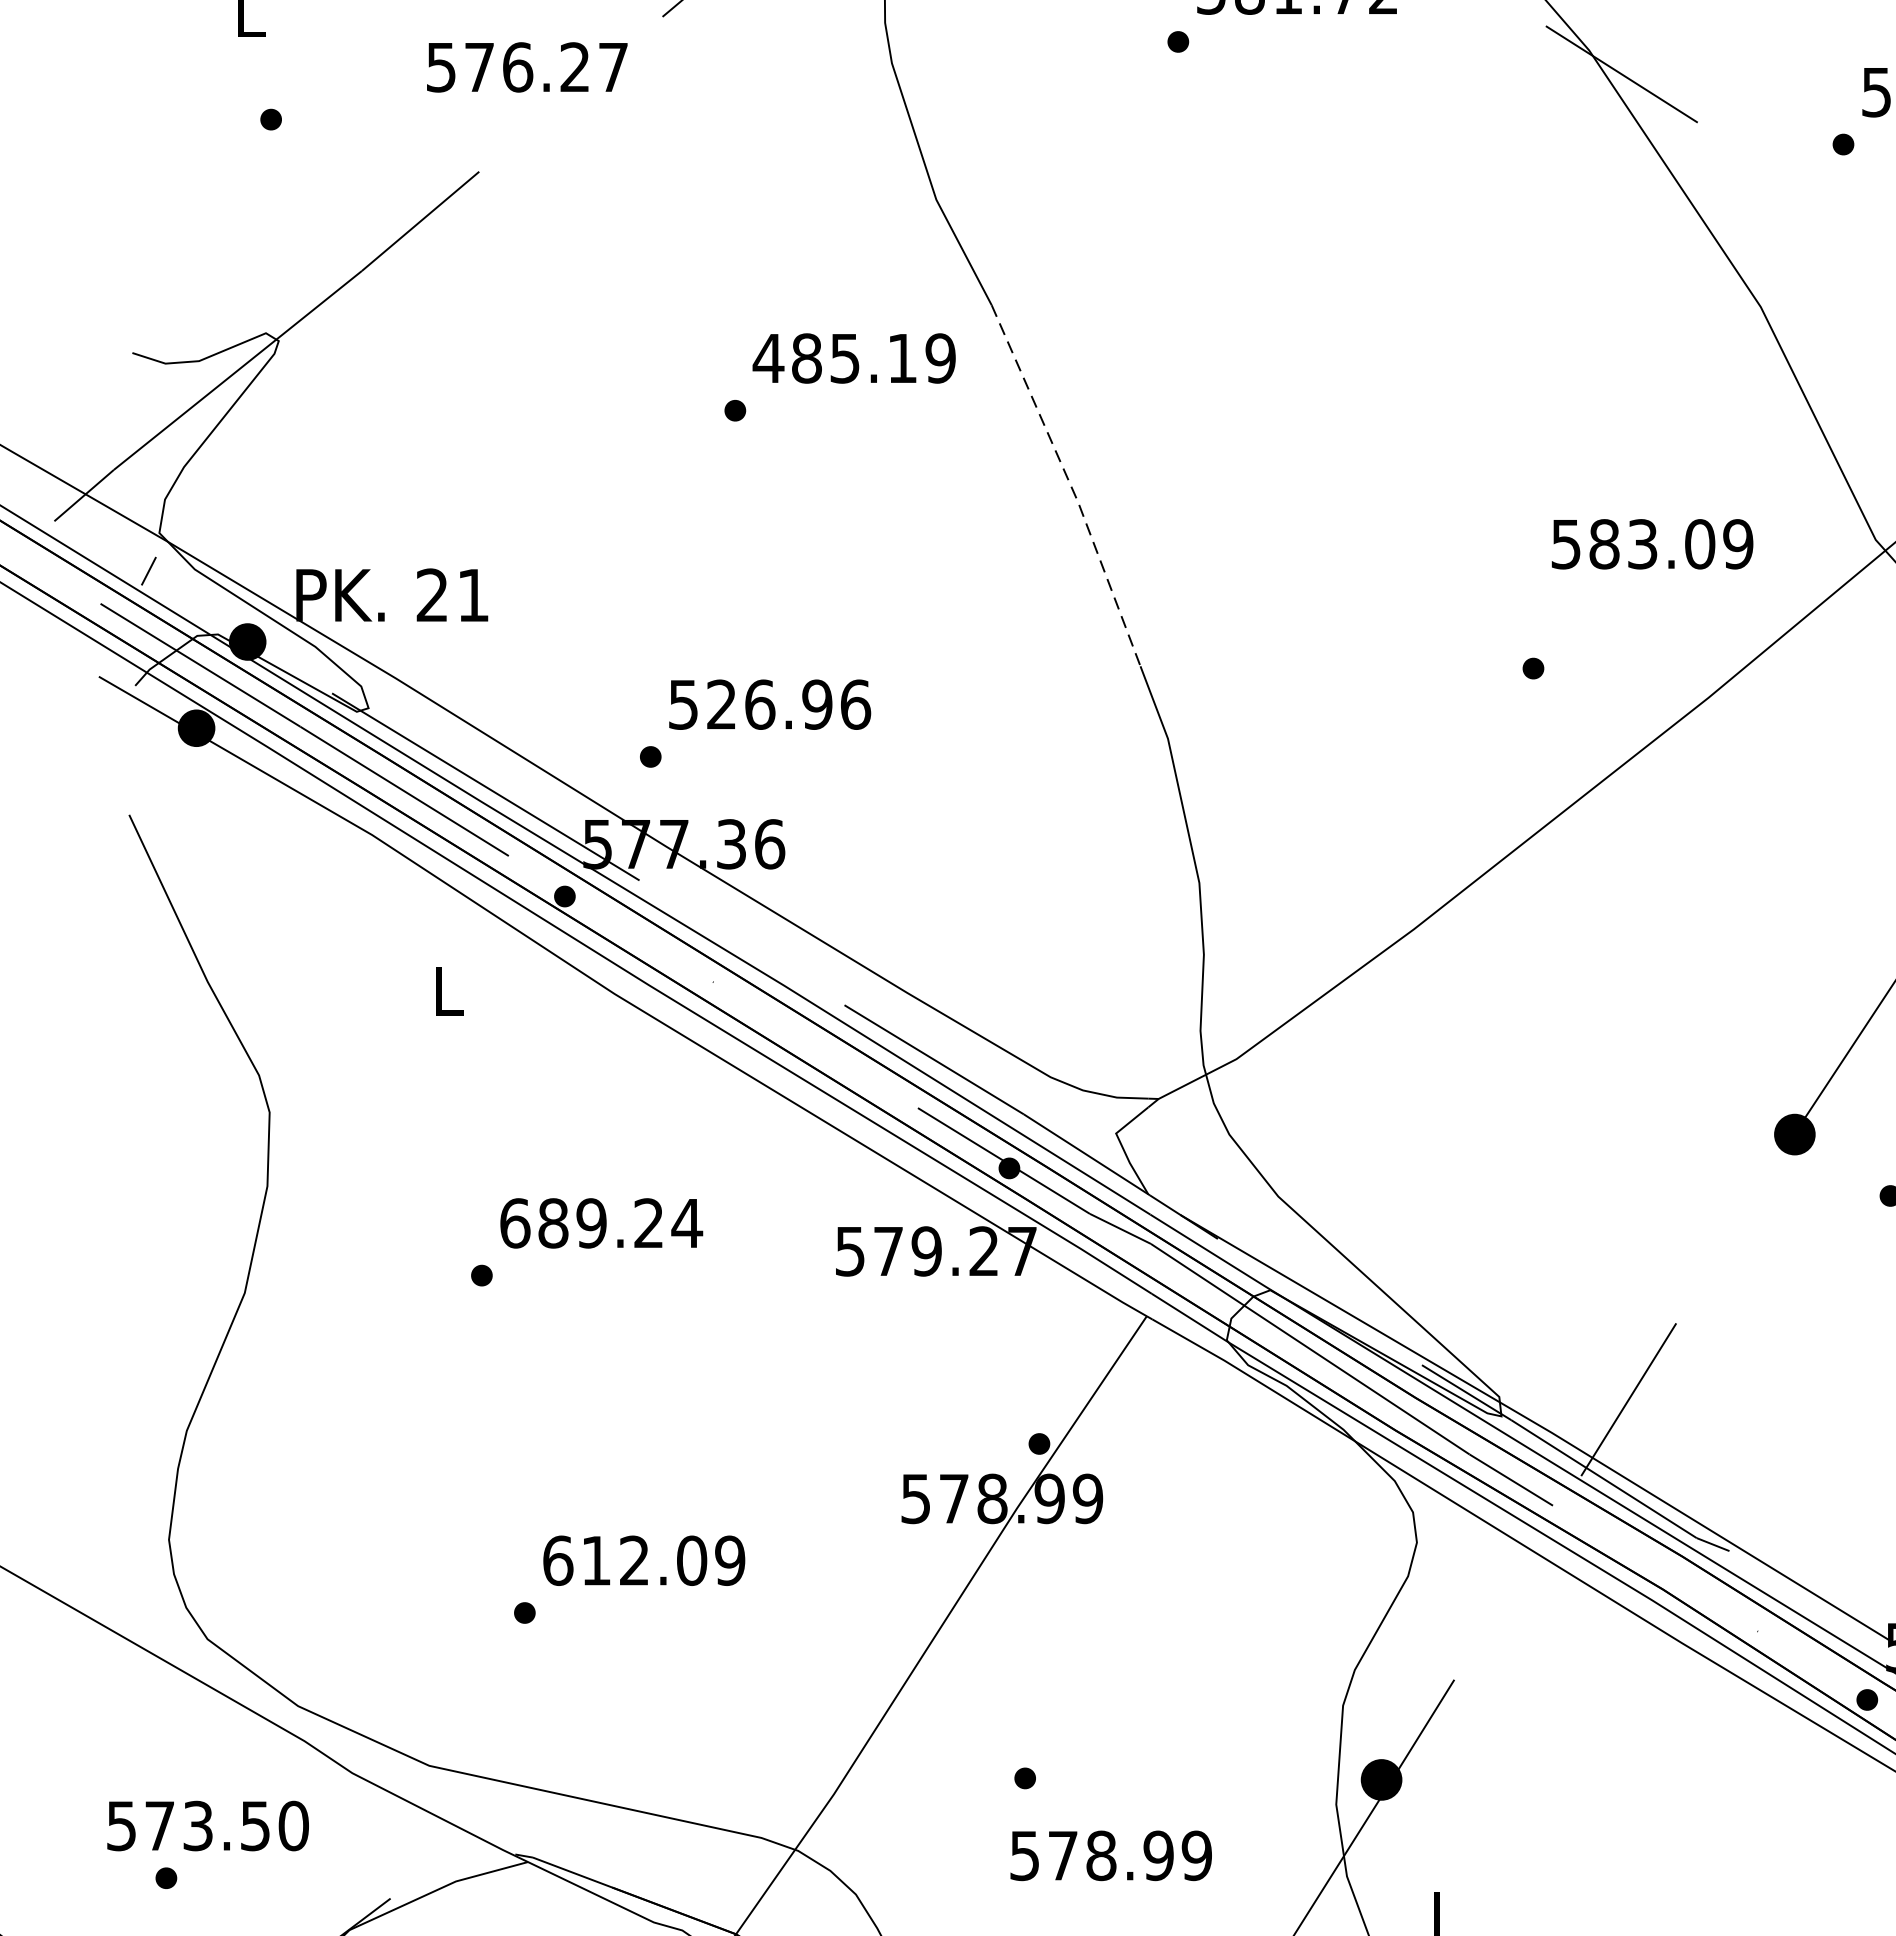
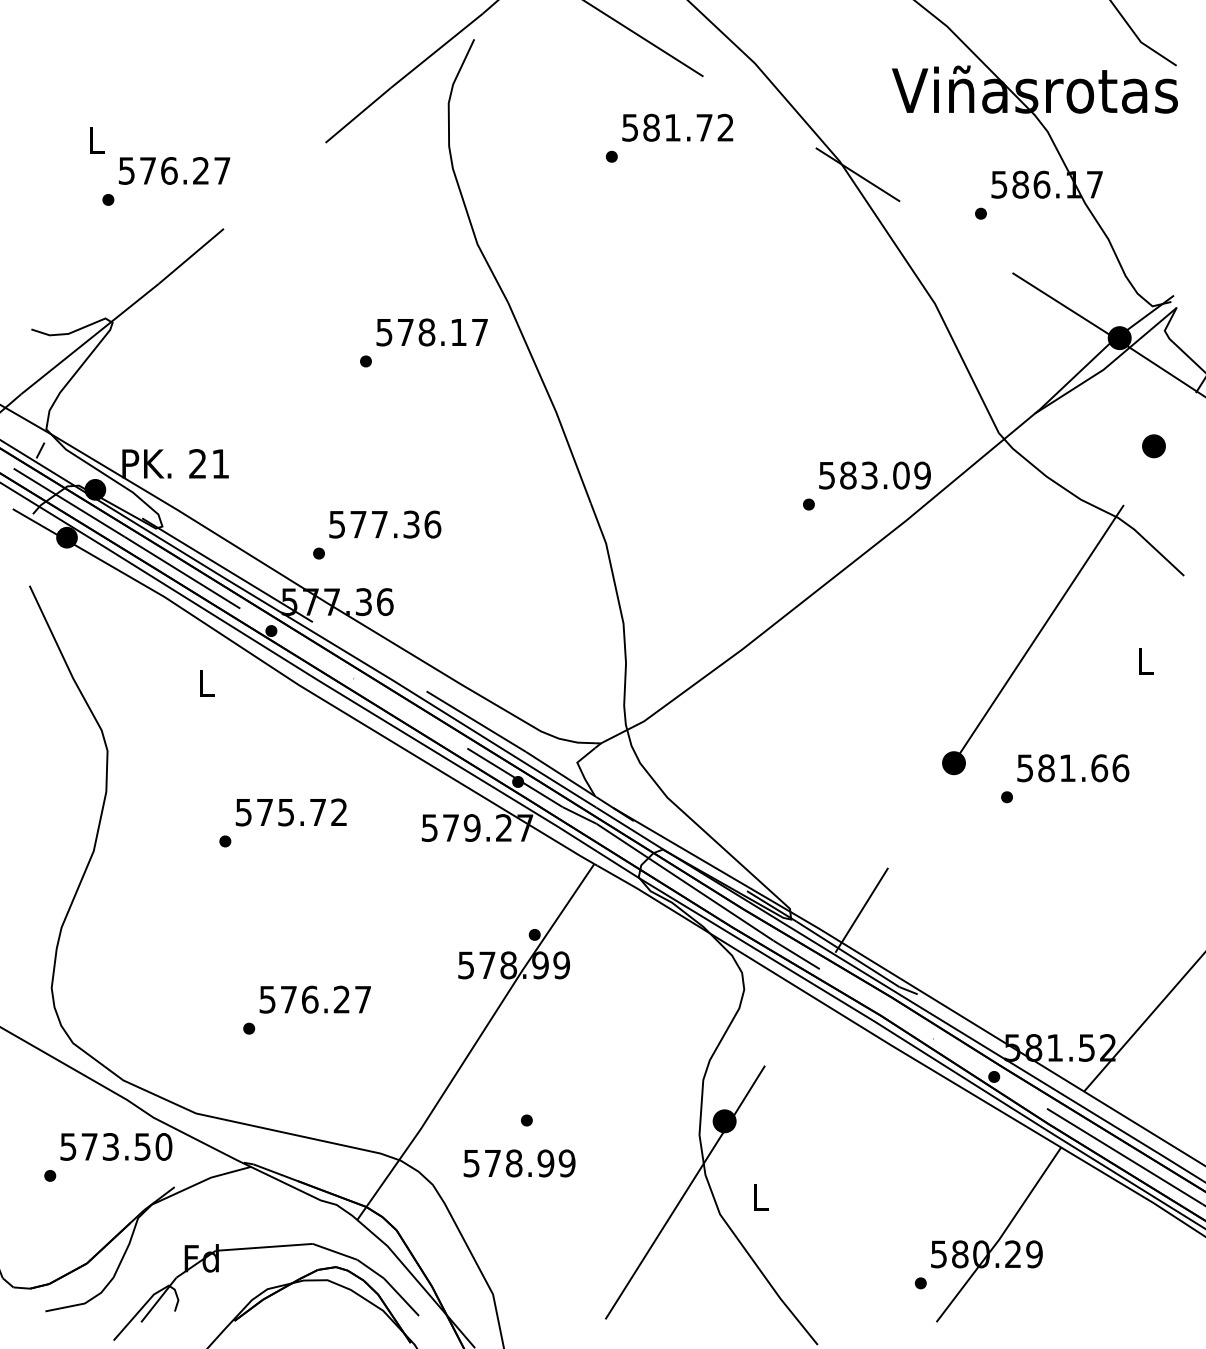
text: (527, 66) -> (174, 170), moved
text: (853, 358) -> (431, 332), 485.19 -> 578.17
line: (1071, 486) -> (552, 403), dashed -> solid
text: (1651, 544) -> (874, 475), moved
text: (768, 704) -> (384, 524), 526.96 -> 577.36
text: (601, 1223) -> (291, 812), 689.24 -> 575.72
text: (644, 1560) -> (315, 999), 612.09 -> 576.27
text: (208, 1825) -> (116, 1146), moved
text: (1111, 1855) -> (519, 1163), moved

